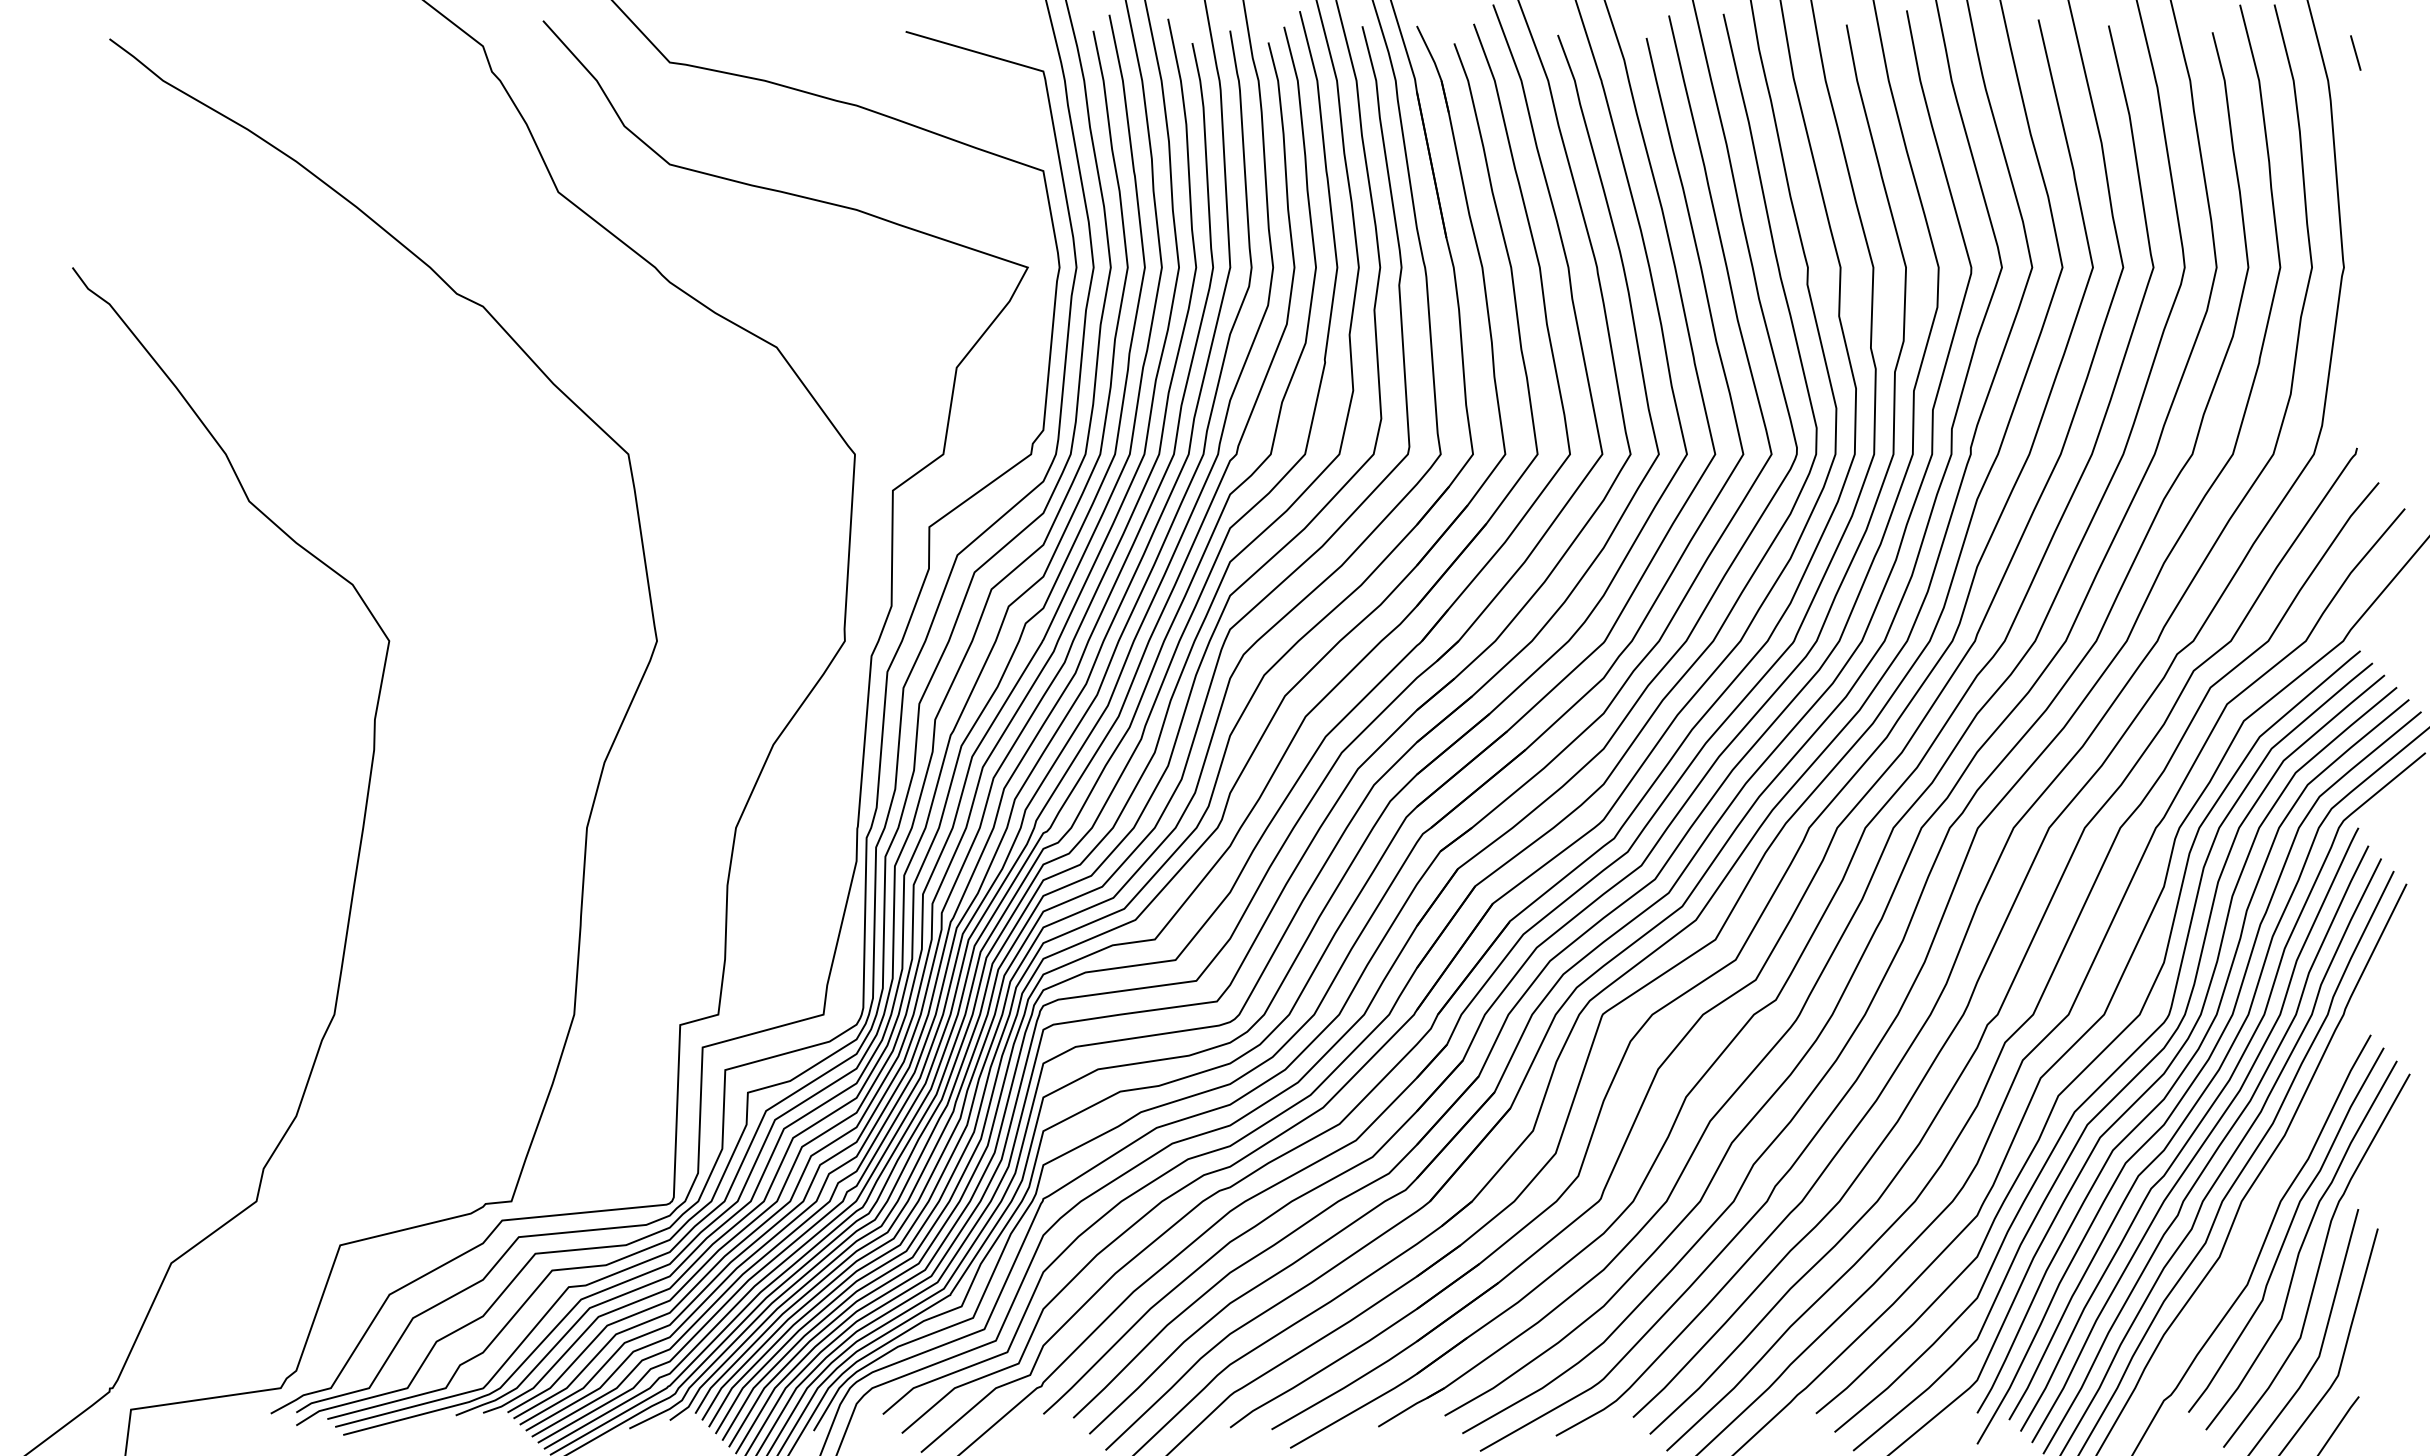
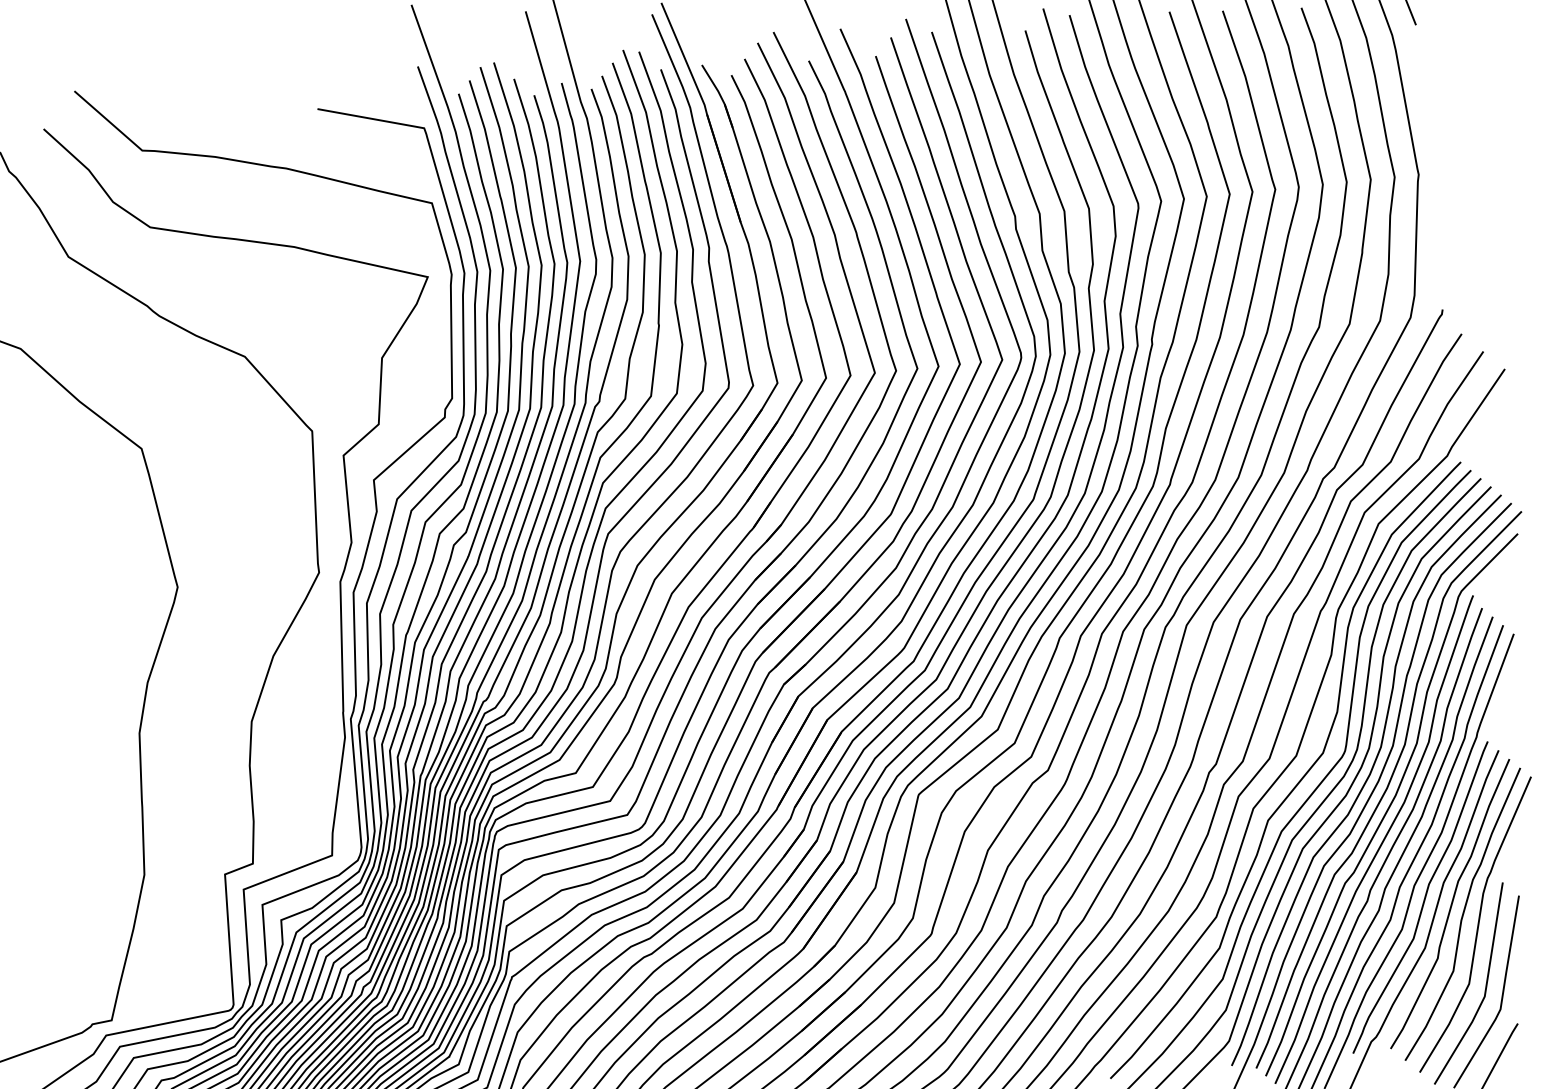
curve: (2253, 1217) -> (1424, 896), added

